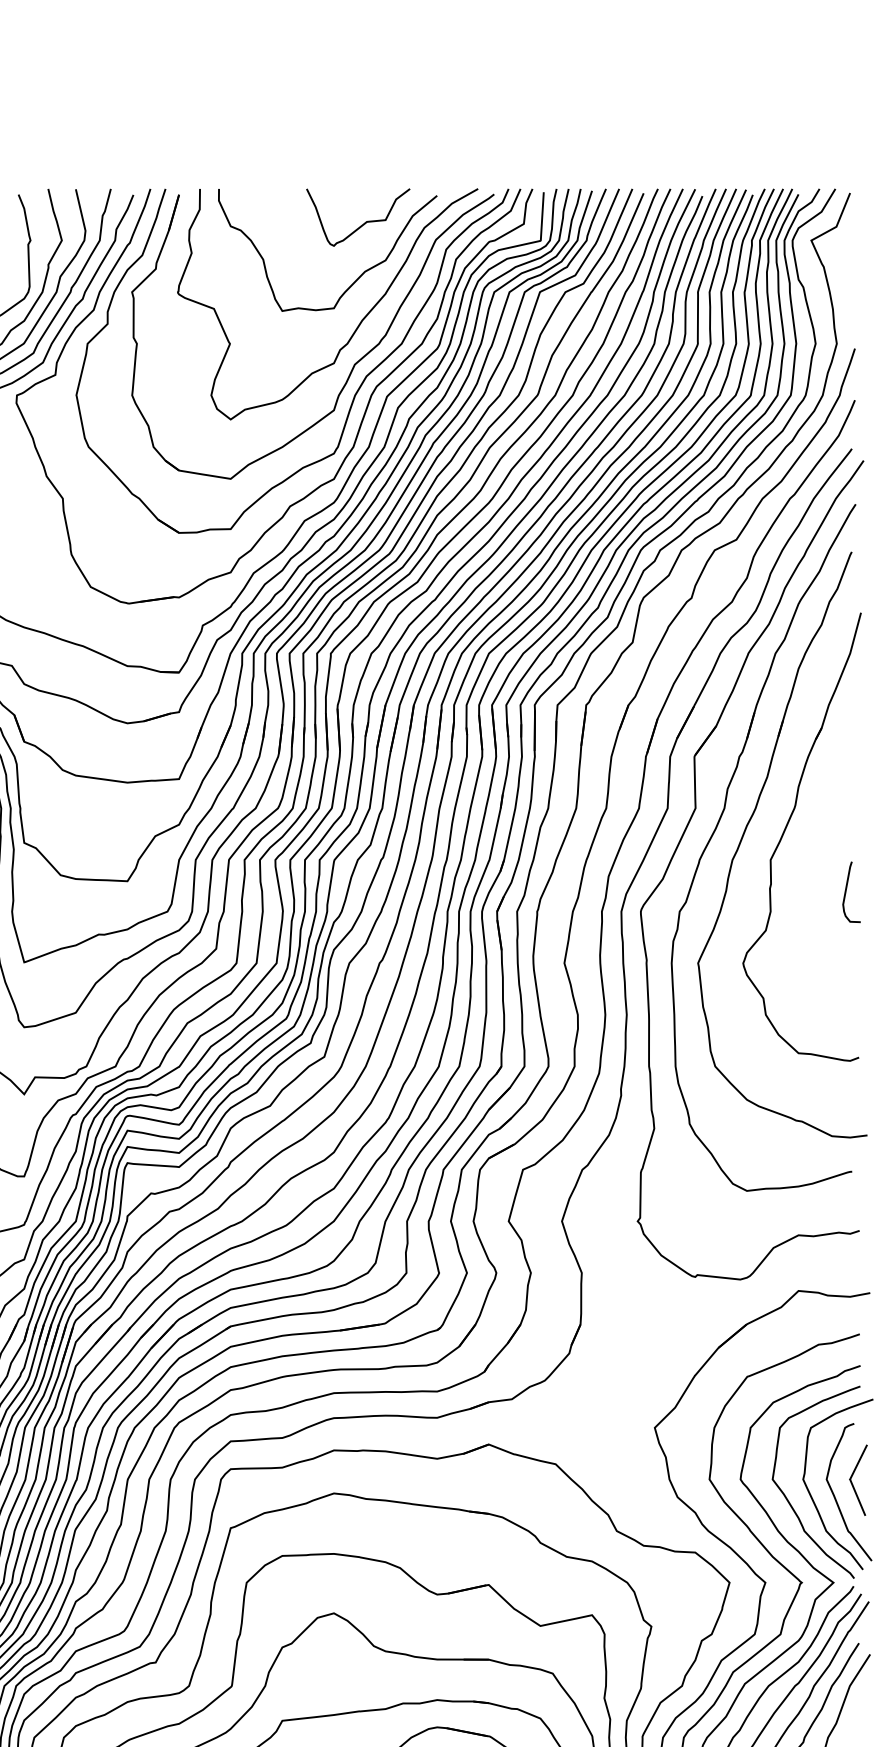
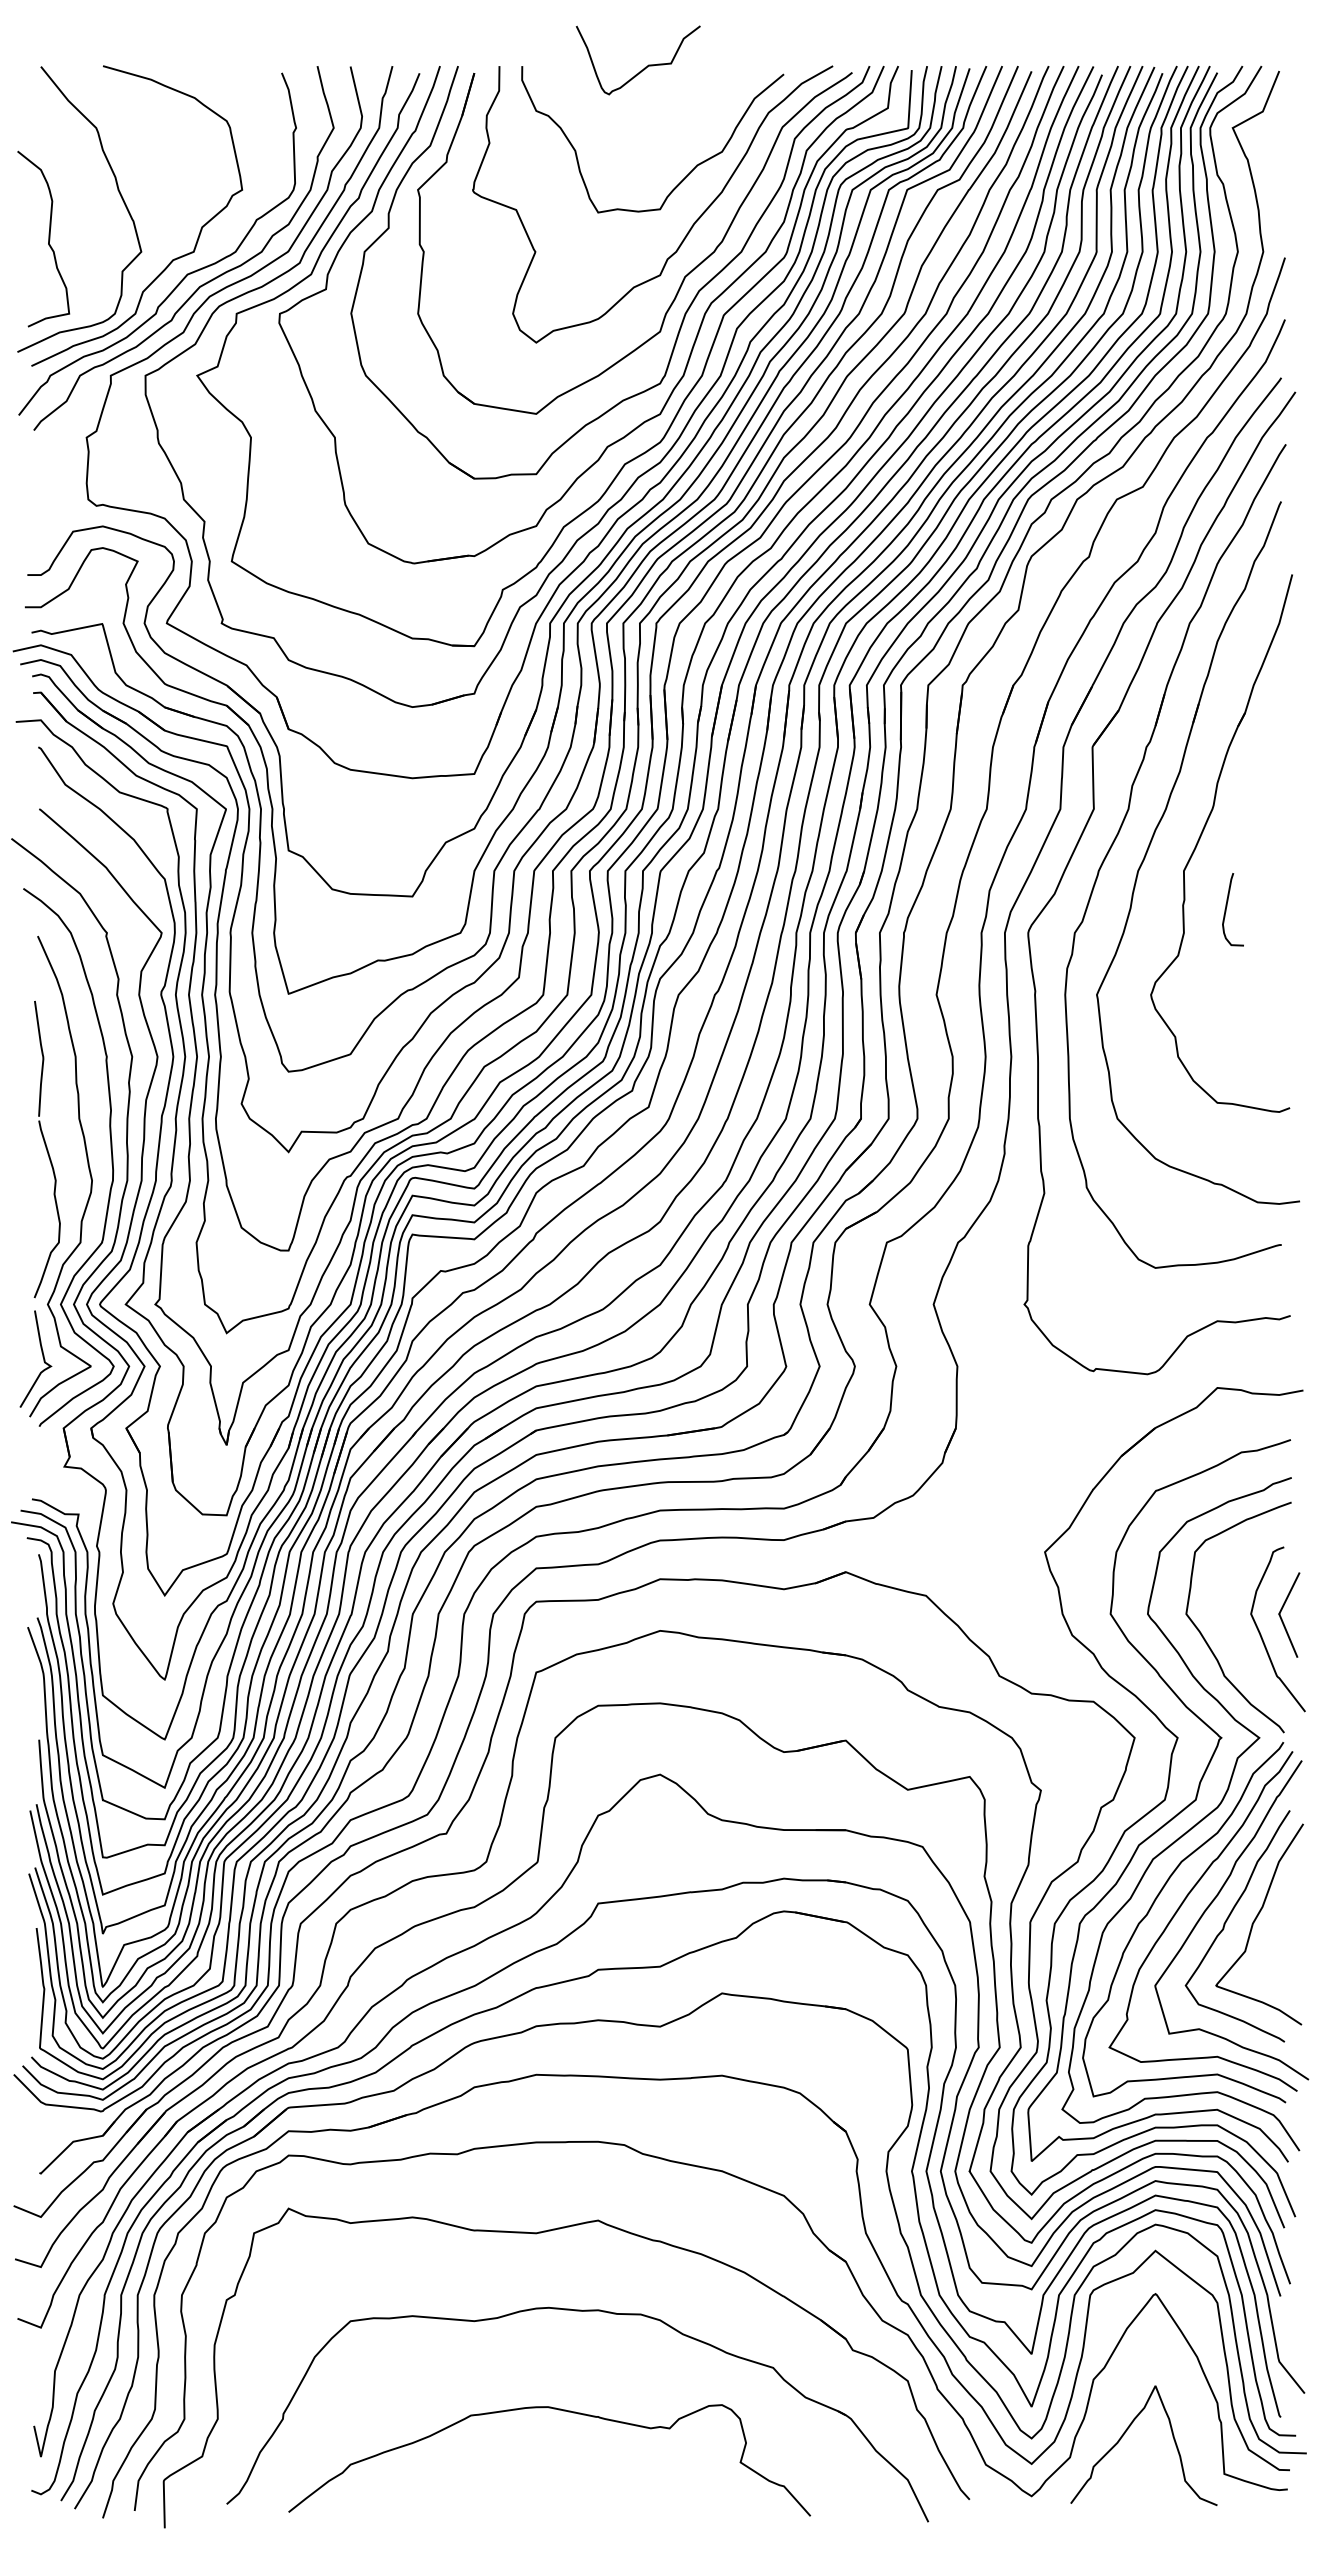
curve: (363, 223) -> (644, 67), moved
curve: (847, 889) -> (1227, 906), moved
curve: (811, 1496) -> (1233, 1634), removed

